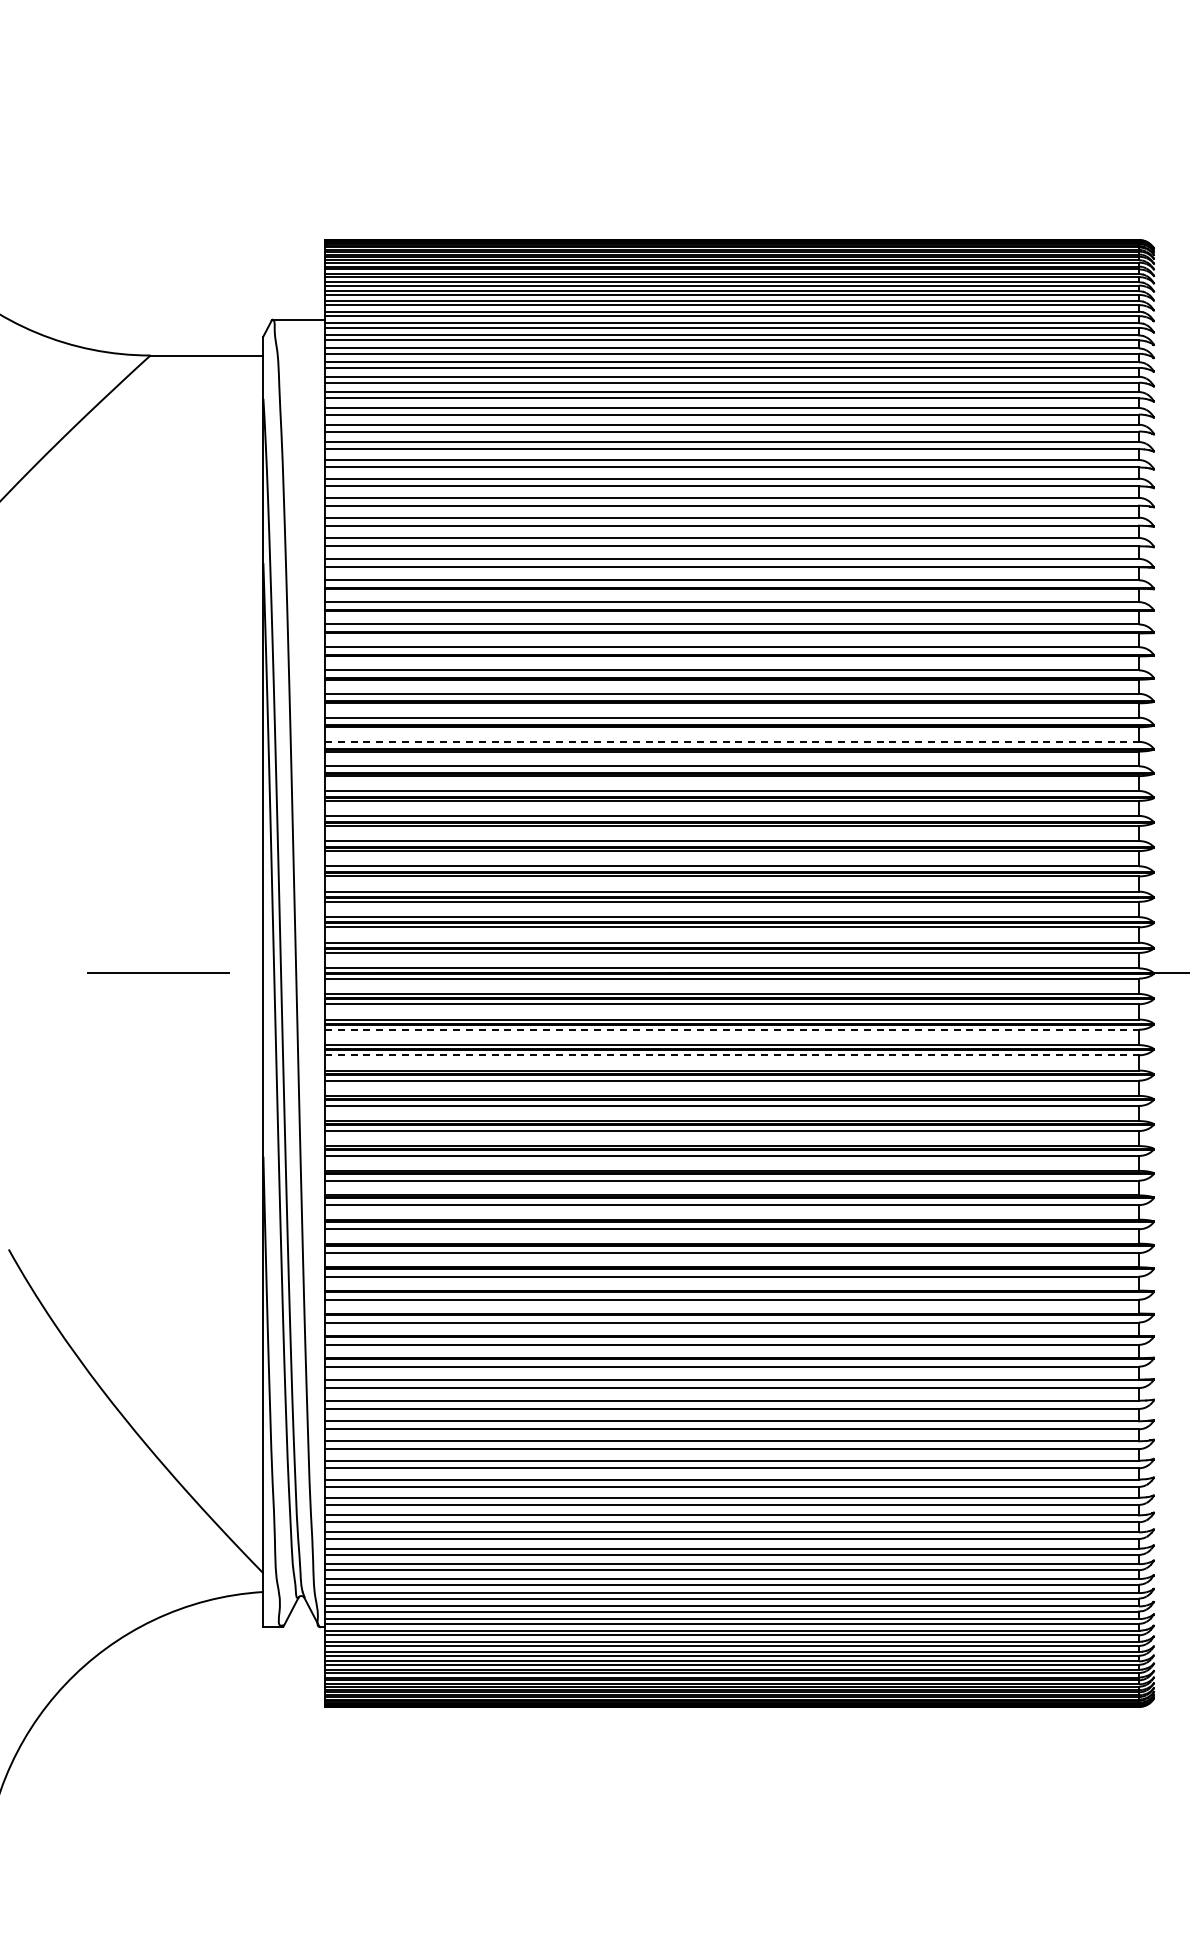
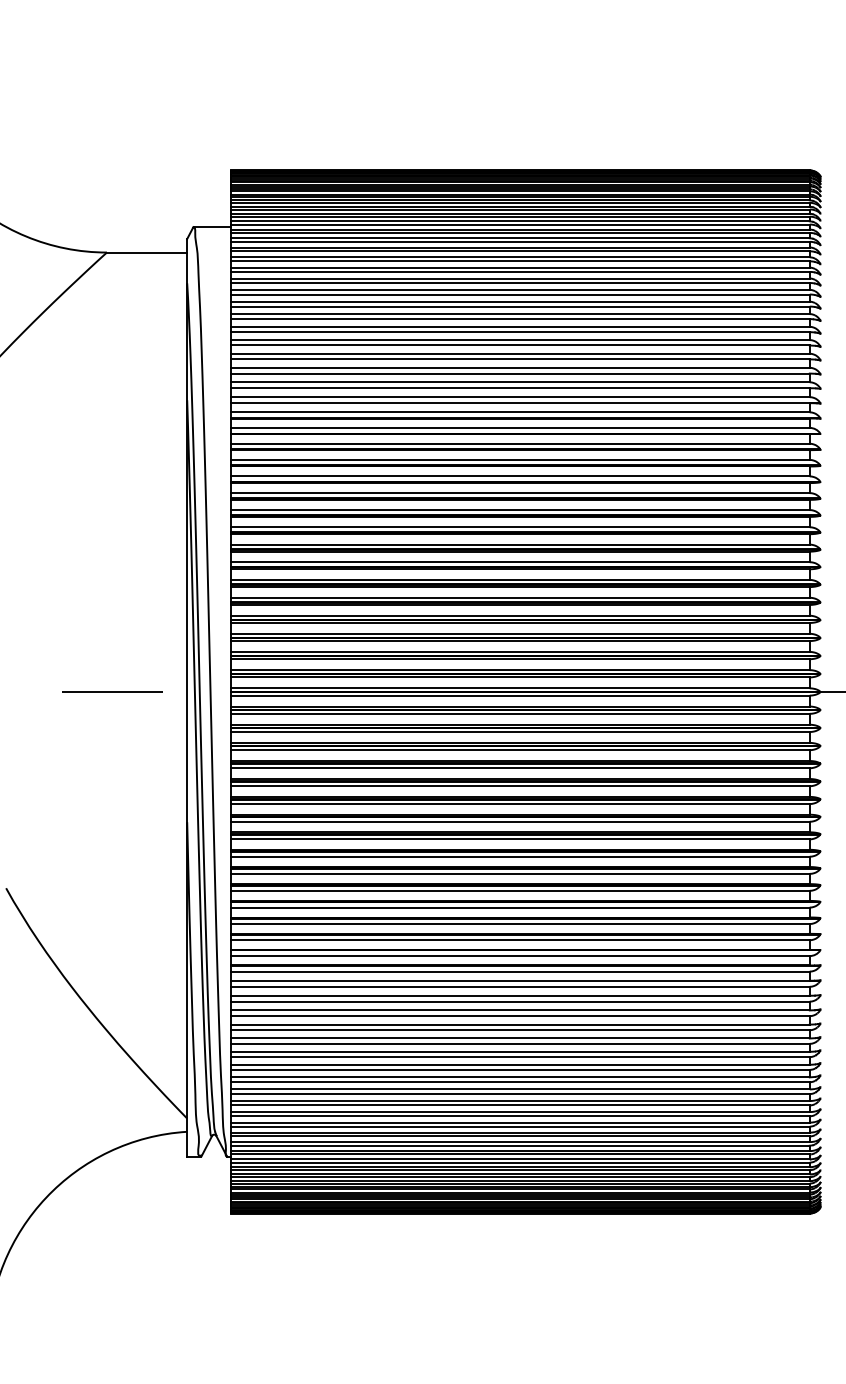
line: (732, 741) -> (520, 527), dashed -> solid
line: (732, 1029) -> (520, 731), dashed -> solid
line: (732, 1055) -> (520, 750), dashed -> solid

